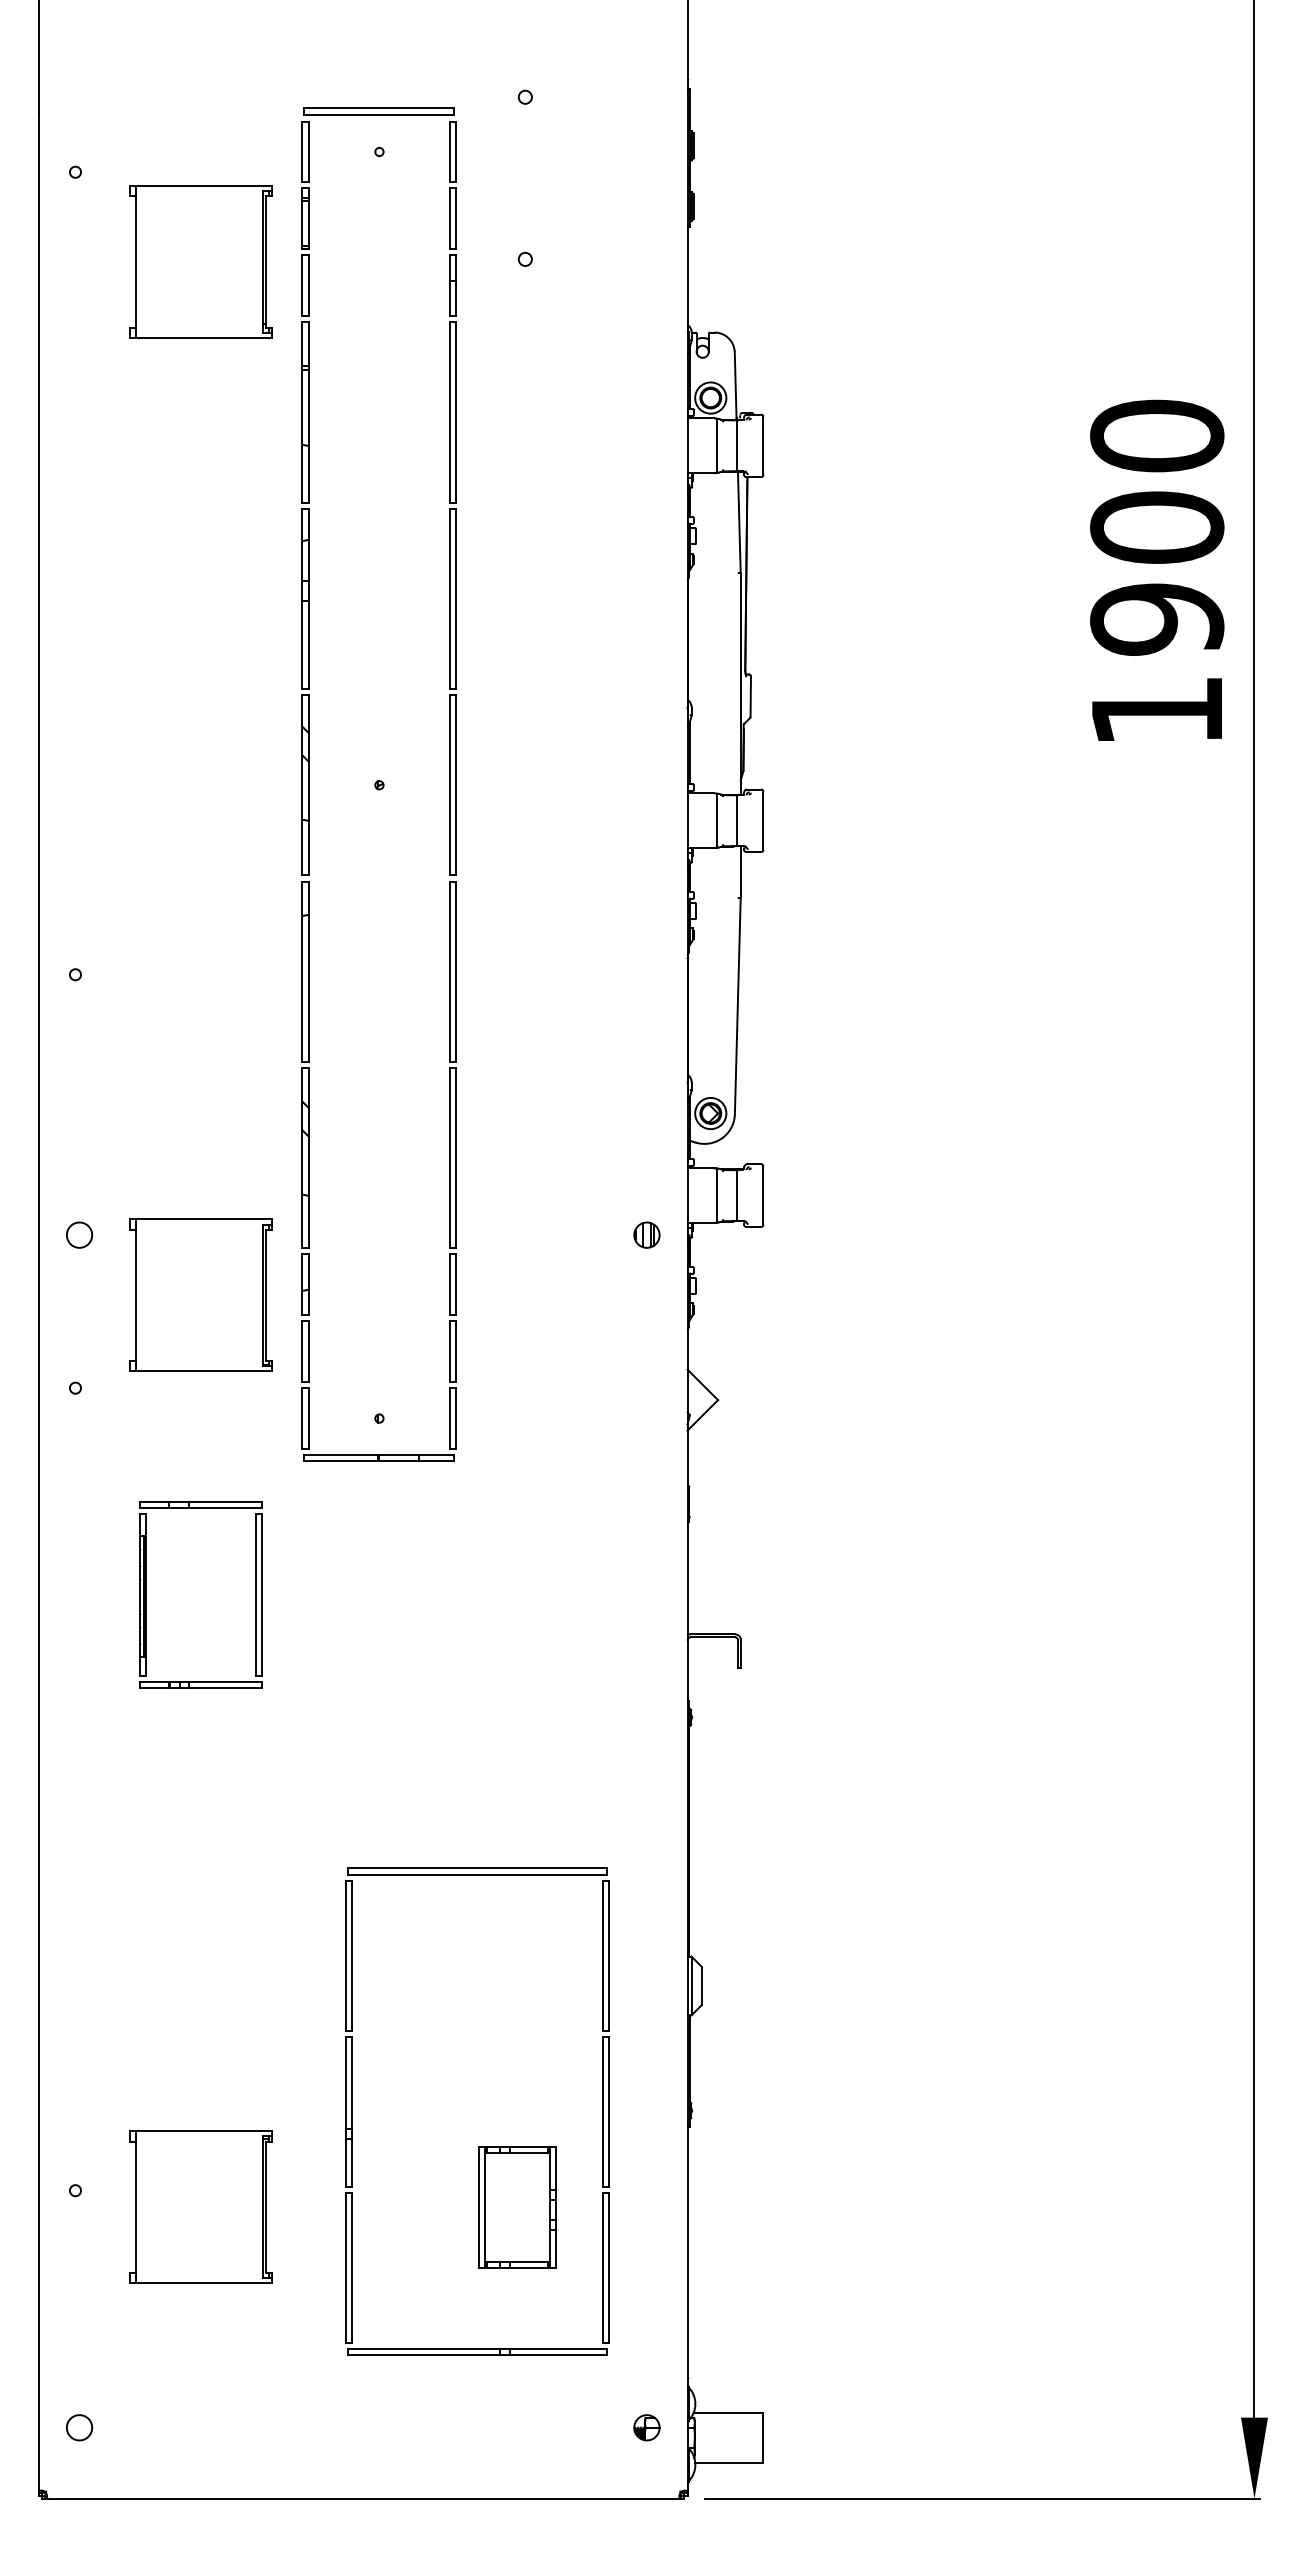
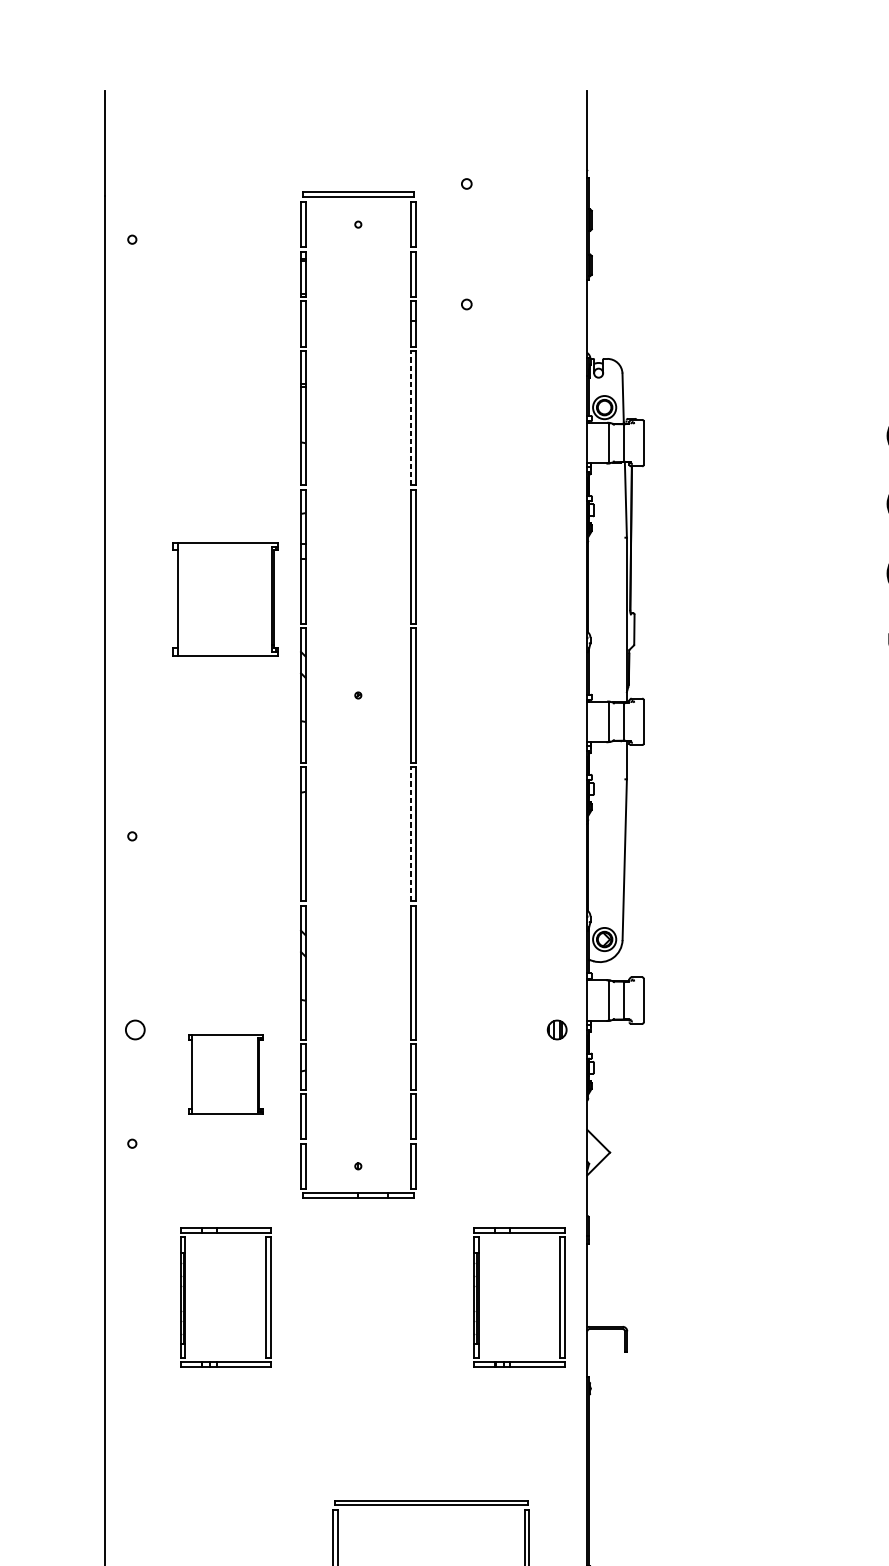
part: (200, 261) -> (225, 599), moved
line: (450, 411) -> (411, 417), solid -> dashed
line: (450, 971) -> (411, 833), solid -> dashed
part: (200, 1294) -> (225, 1074), size x0.7
part: (541, 1594) -> (478, 1297), added

